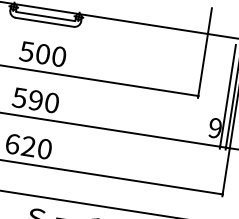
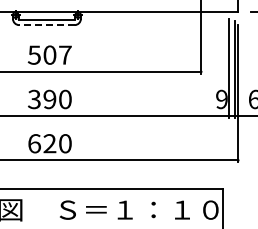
line: (44, 22) -> (46, 25), solid -> dashed
text: (59, 56) -> (65, 54), 500 -> 507
text: (19, 96) -> (34, 98), 590 -> 390

